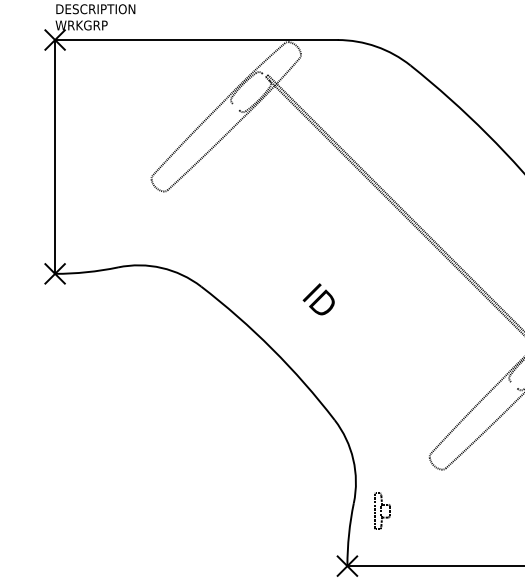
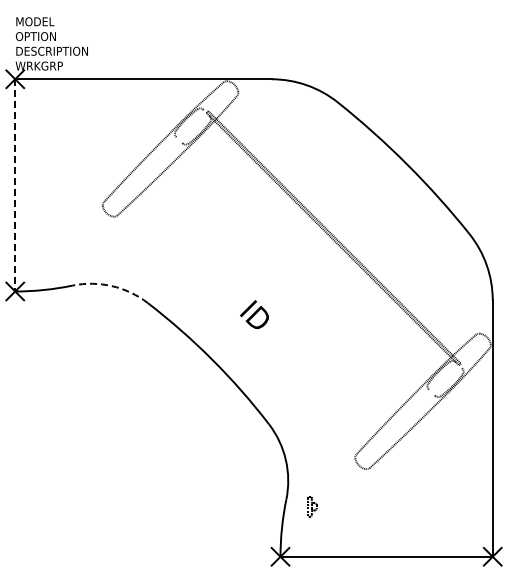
line: (55, 157) -> (15, 185), solid -> dashed
arc: (161, 268) -> (111, 286), solid -> dashed
part: (382, 510) -> (312, 506), size x0.6

